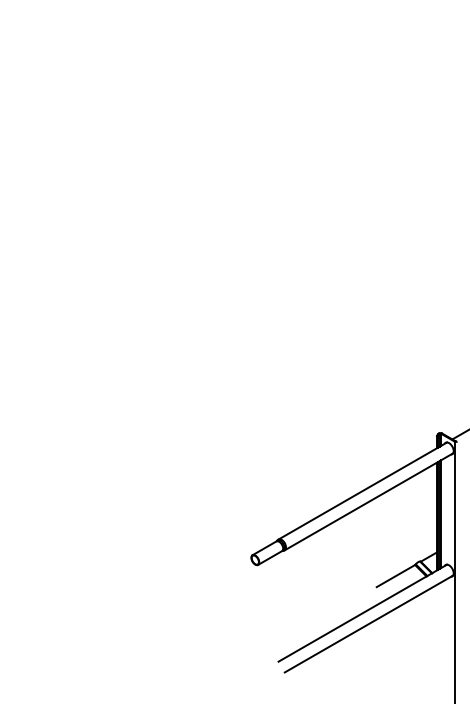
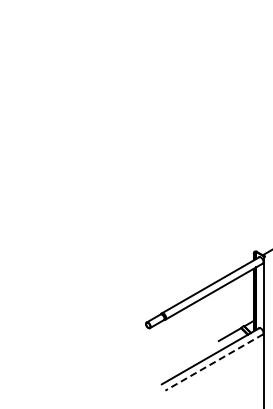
line: (367, 624) -> (213, 362), solid -> dashed

